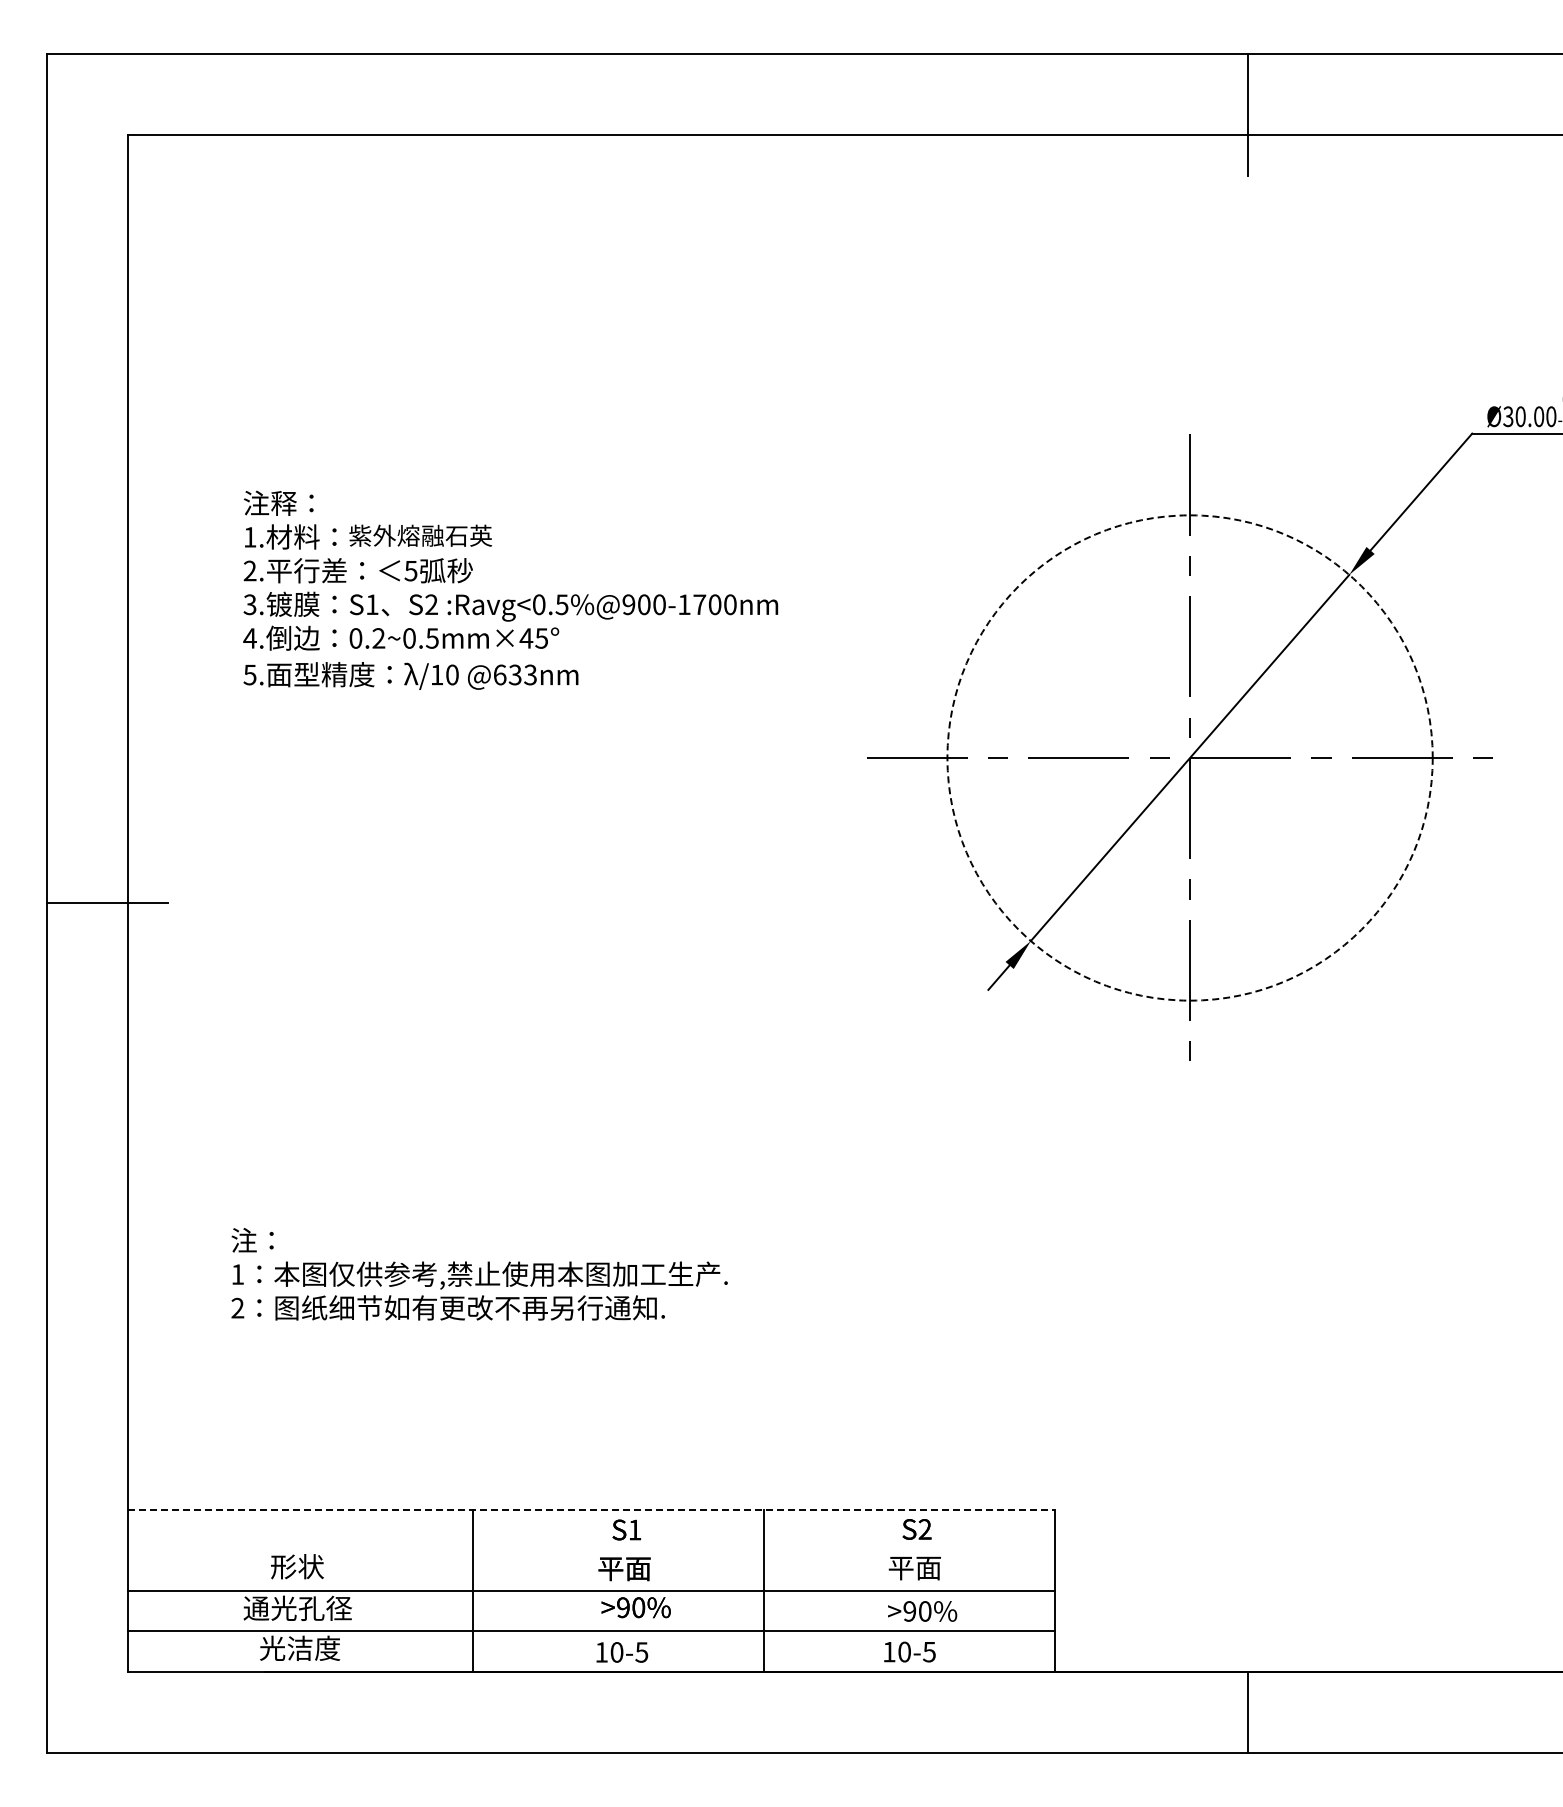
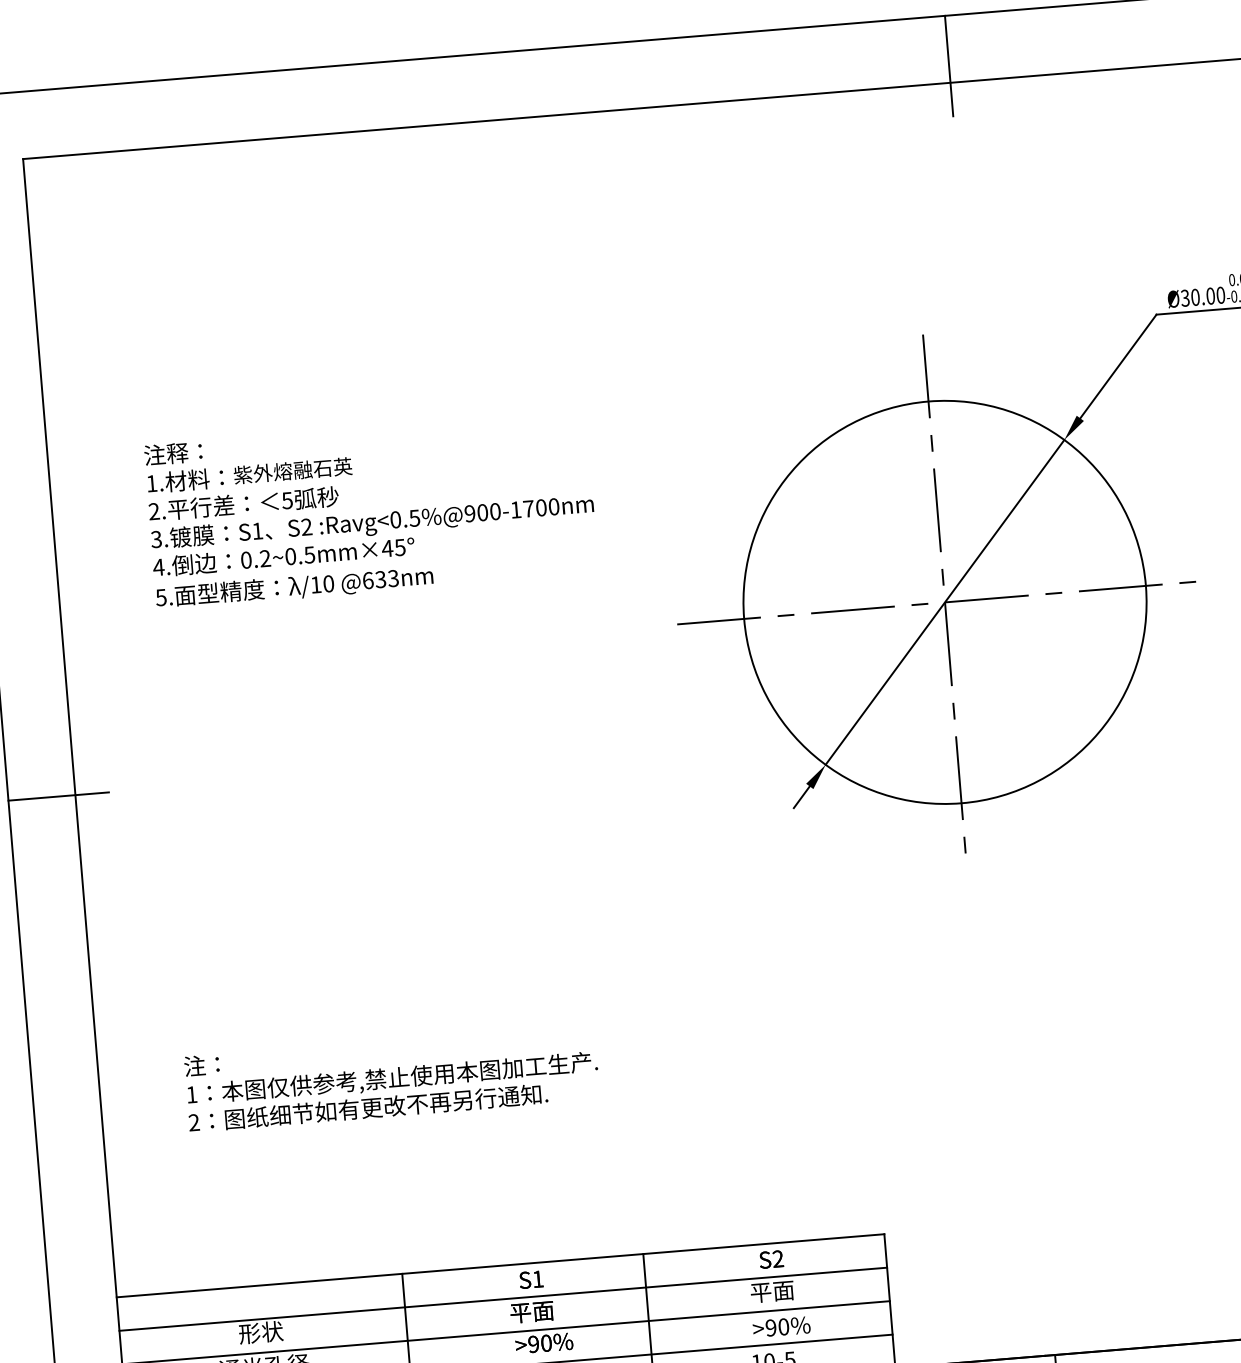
circle: (1189, 757) -> (944, 602), dashed -> solid
line: (591, 1510) -> (500, 1266), dashed -> solid
line: (590, 1550) -> (502, 1299), added

